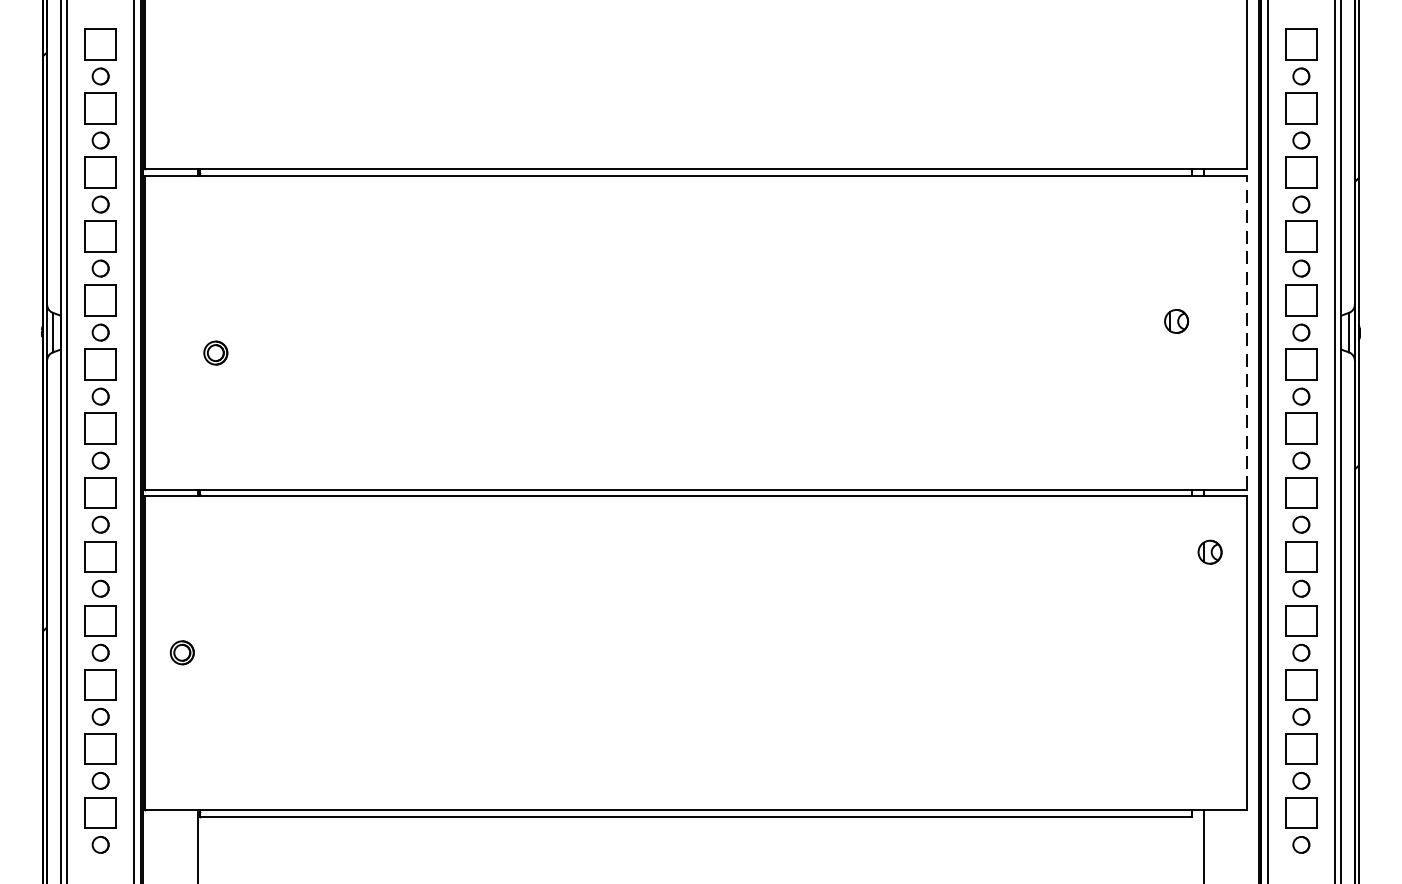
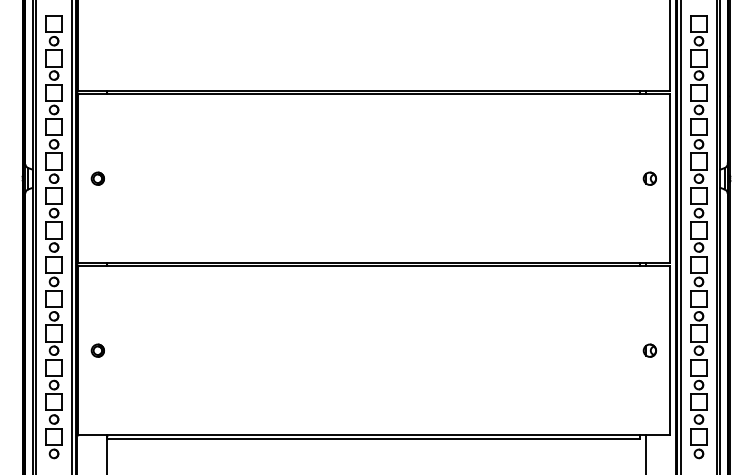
part: (1175, 320) -> (649, 178), moved
line: (1246, 332) -> (669, 178), dashed -> solid
part: (215, 352) -> (97, 178), moved
part: (1209, 551) -> (649, 350), moved

